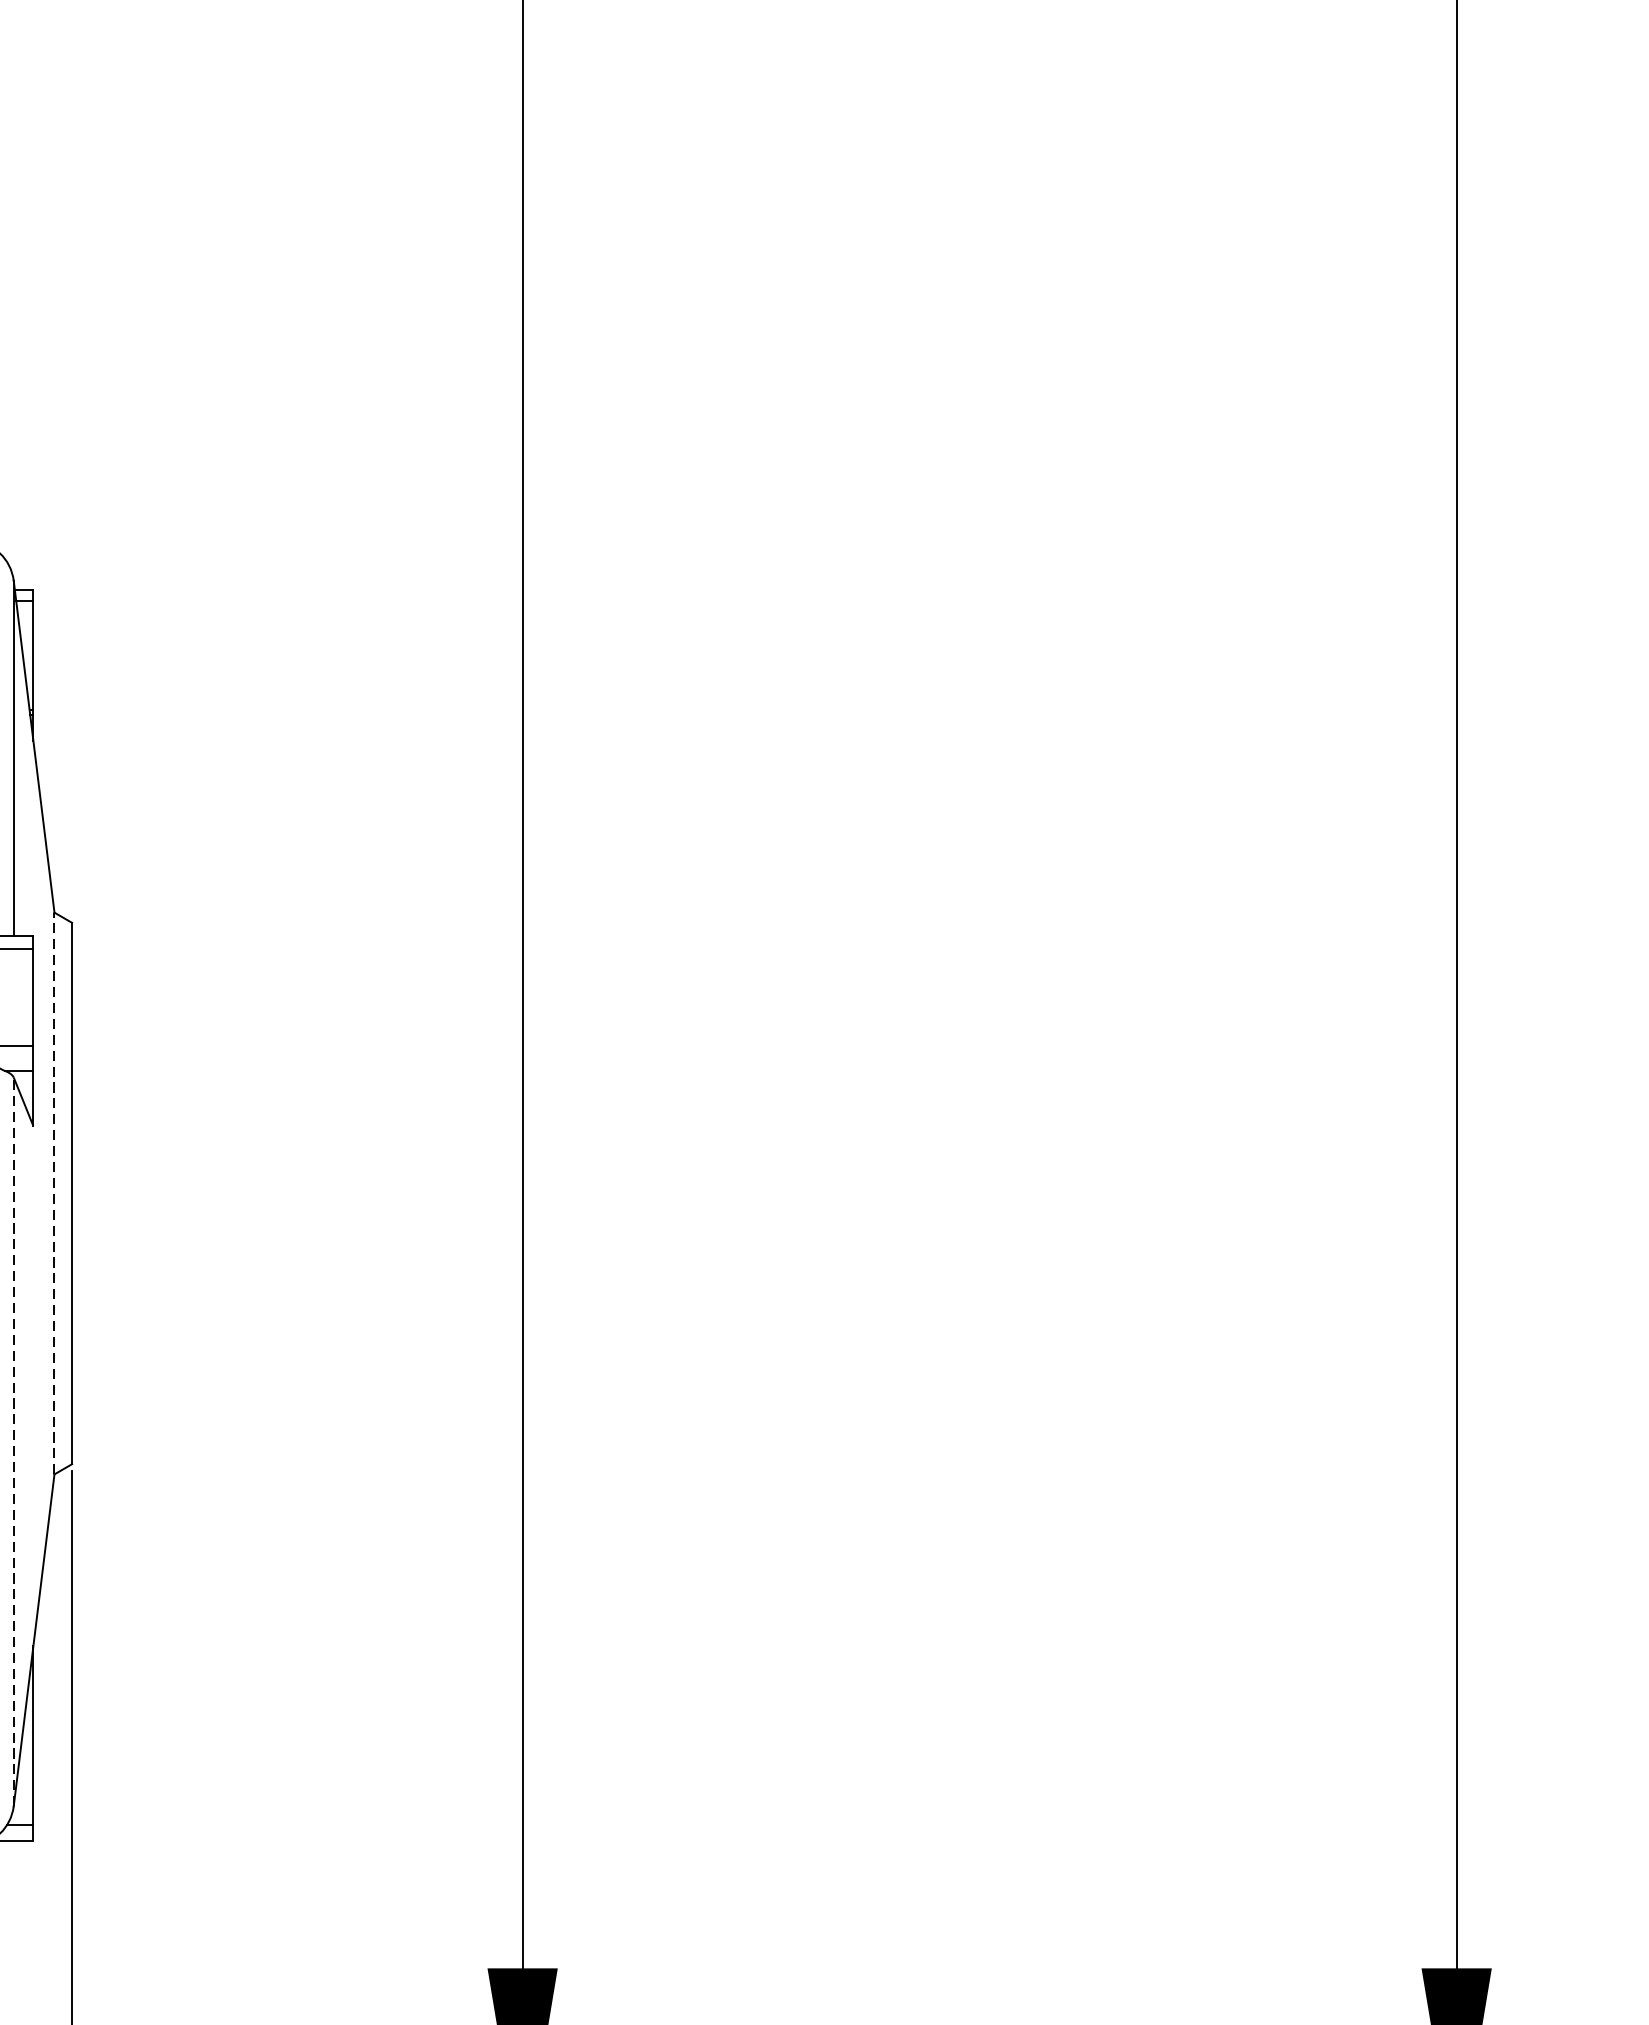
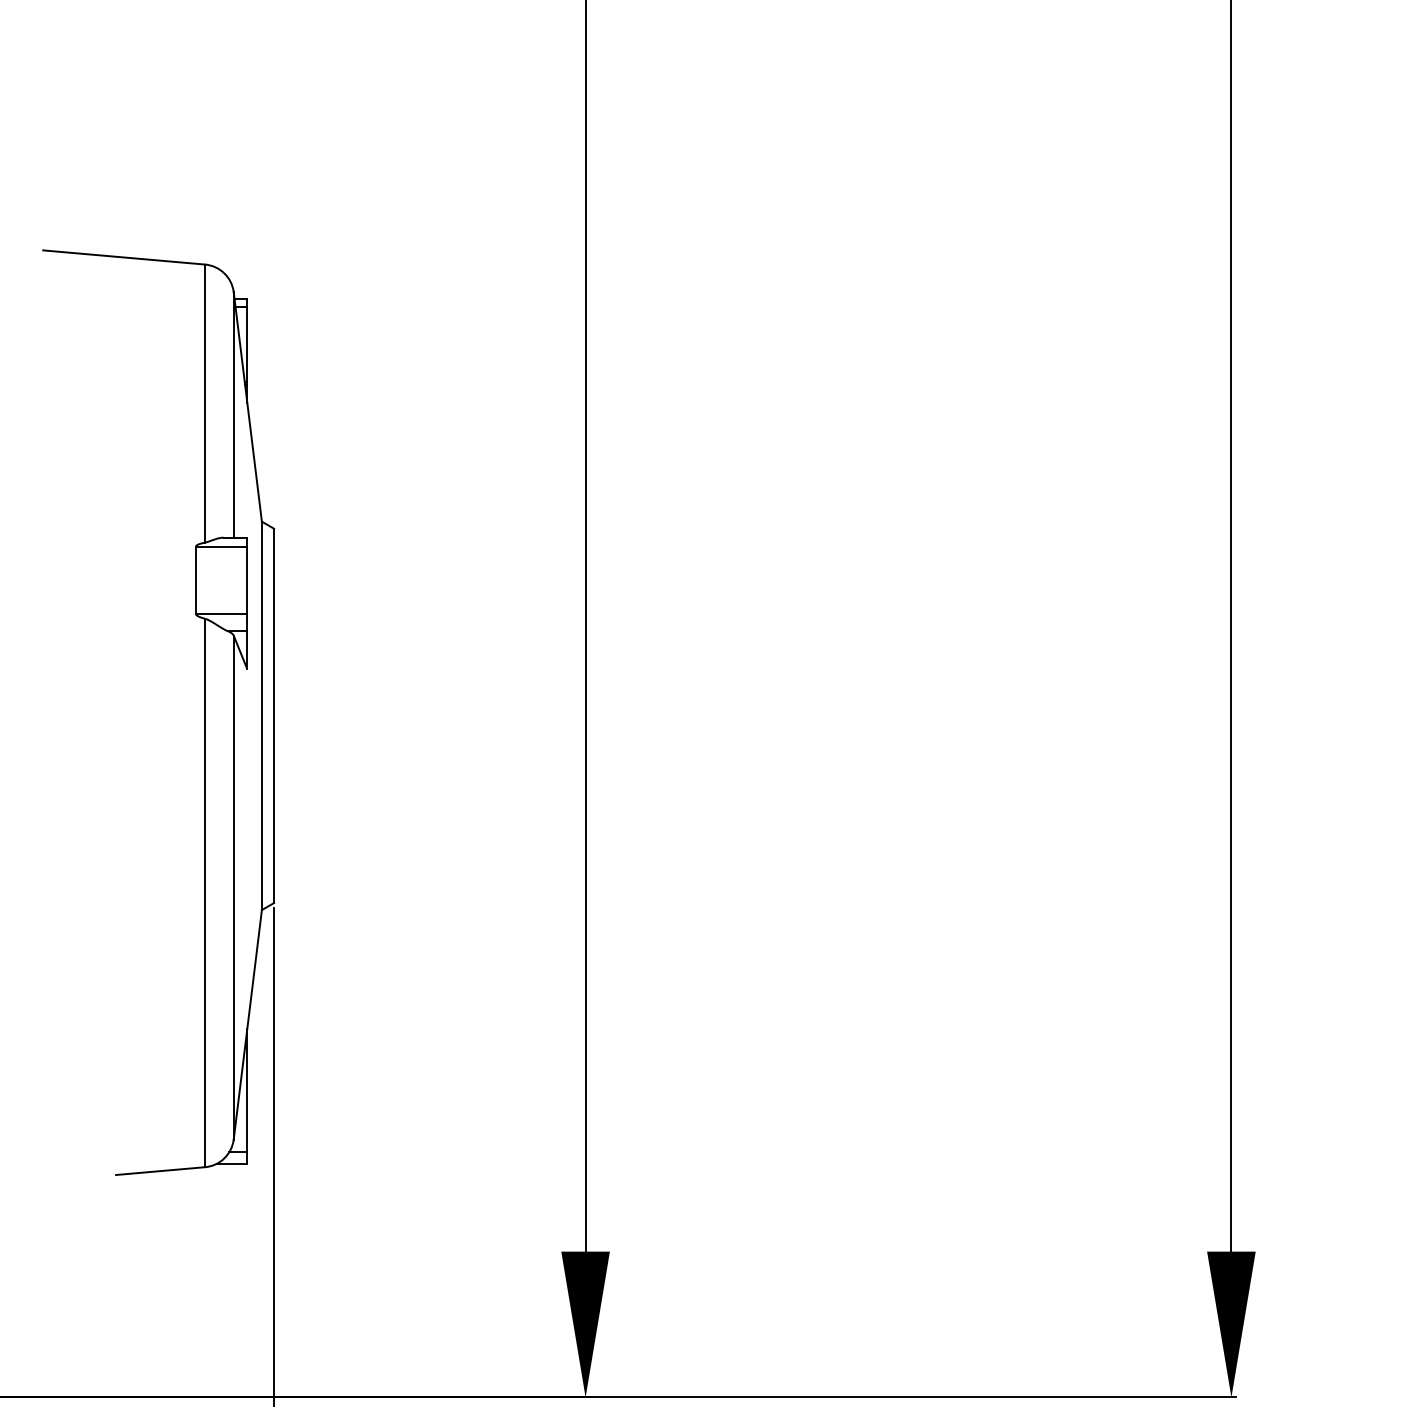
line: (53, 1192) -> (261, 715), dashed -> solid
line: (13, 1441) -> (233, 887), dashed -> solid

